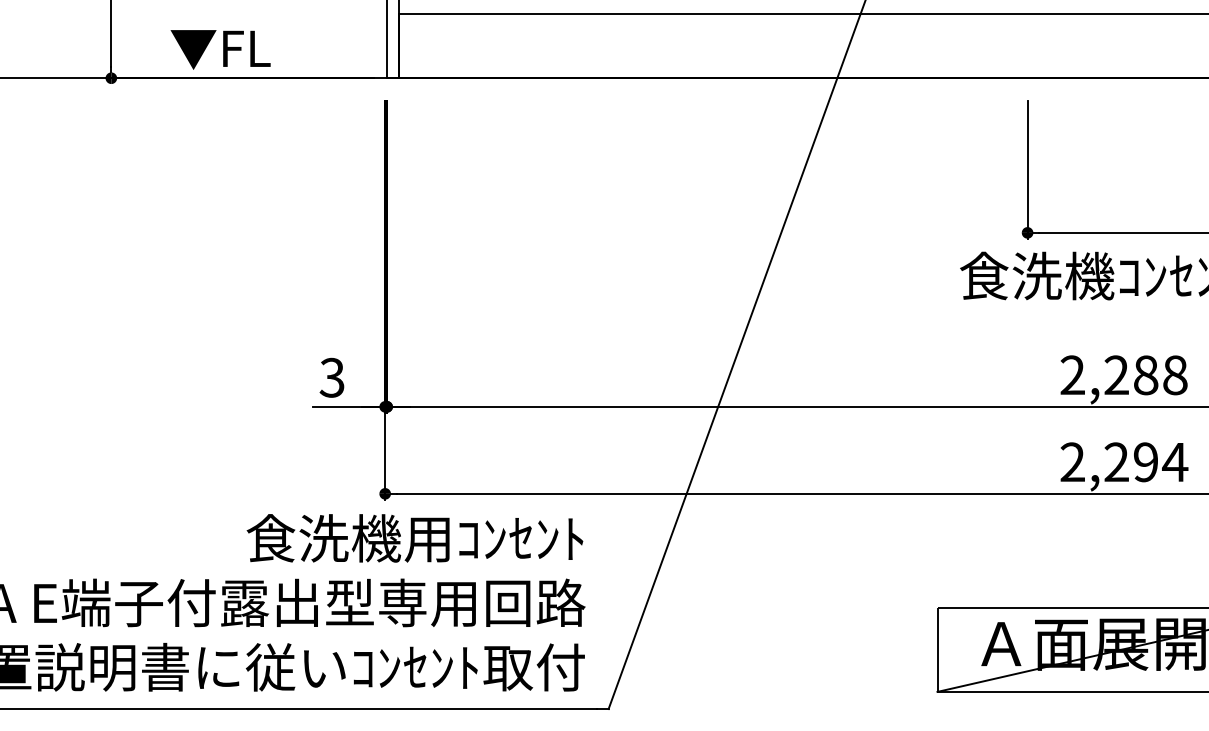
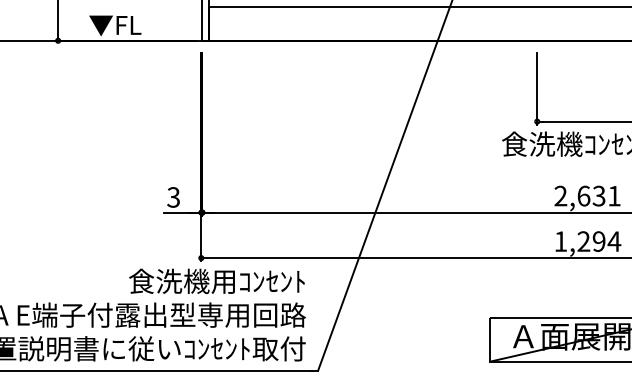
text: (1144, 374) -> (598, 195), 2,288 -> 2,631
text: (1072, 462) -> (560, 241), 2,294 -> 1,294

